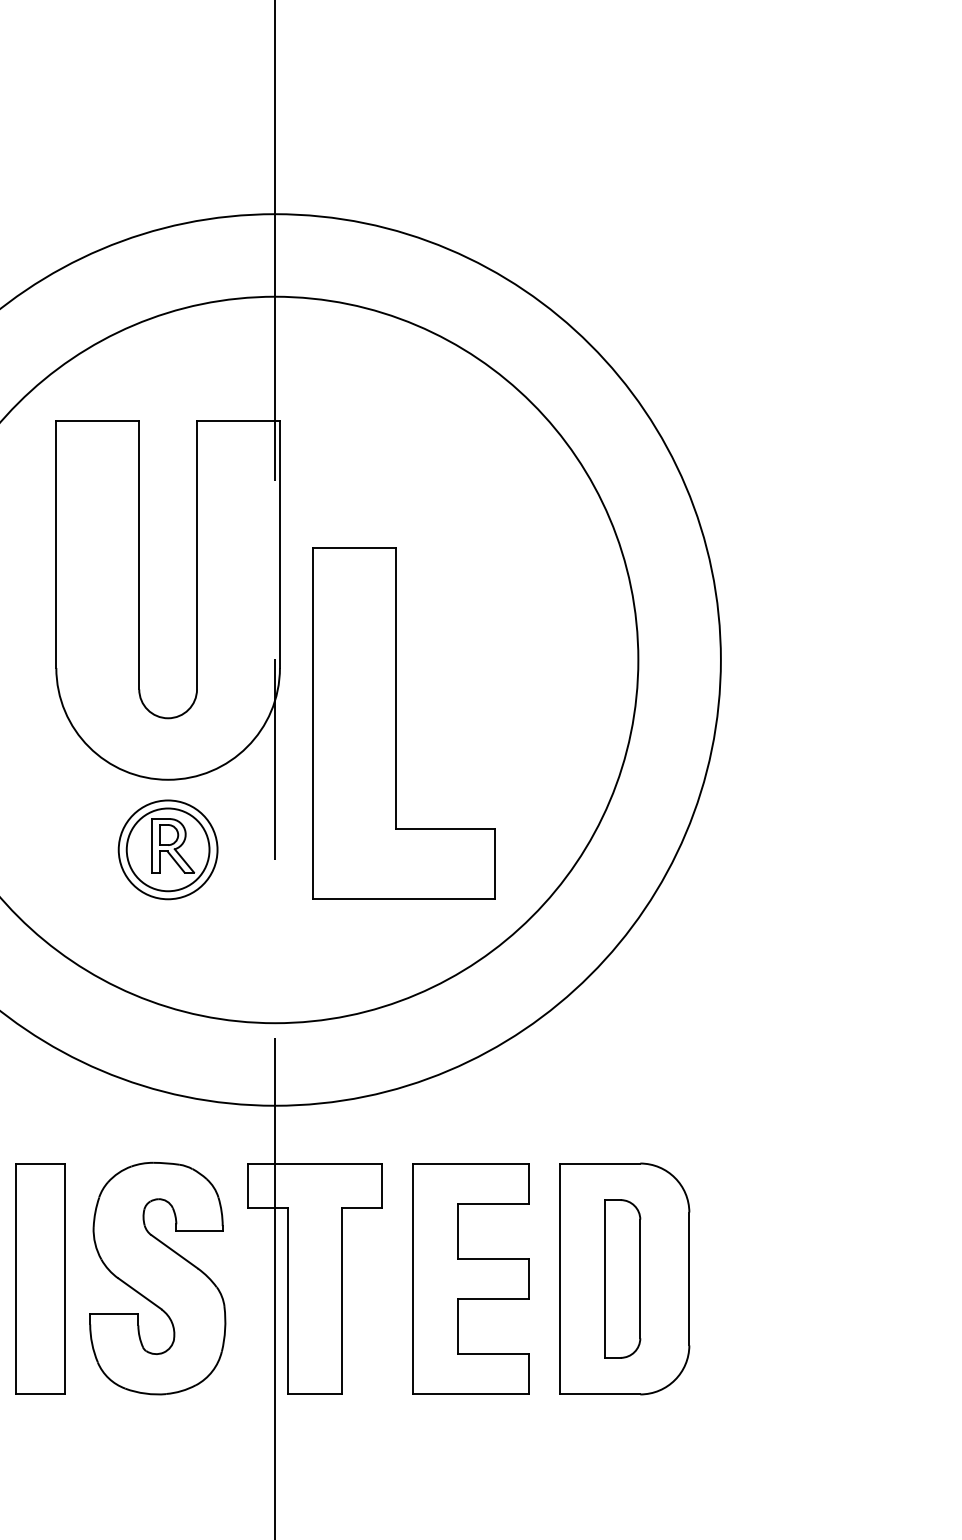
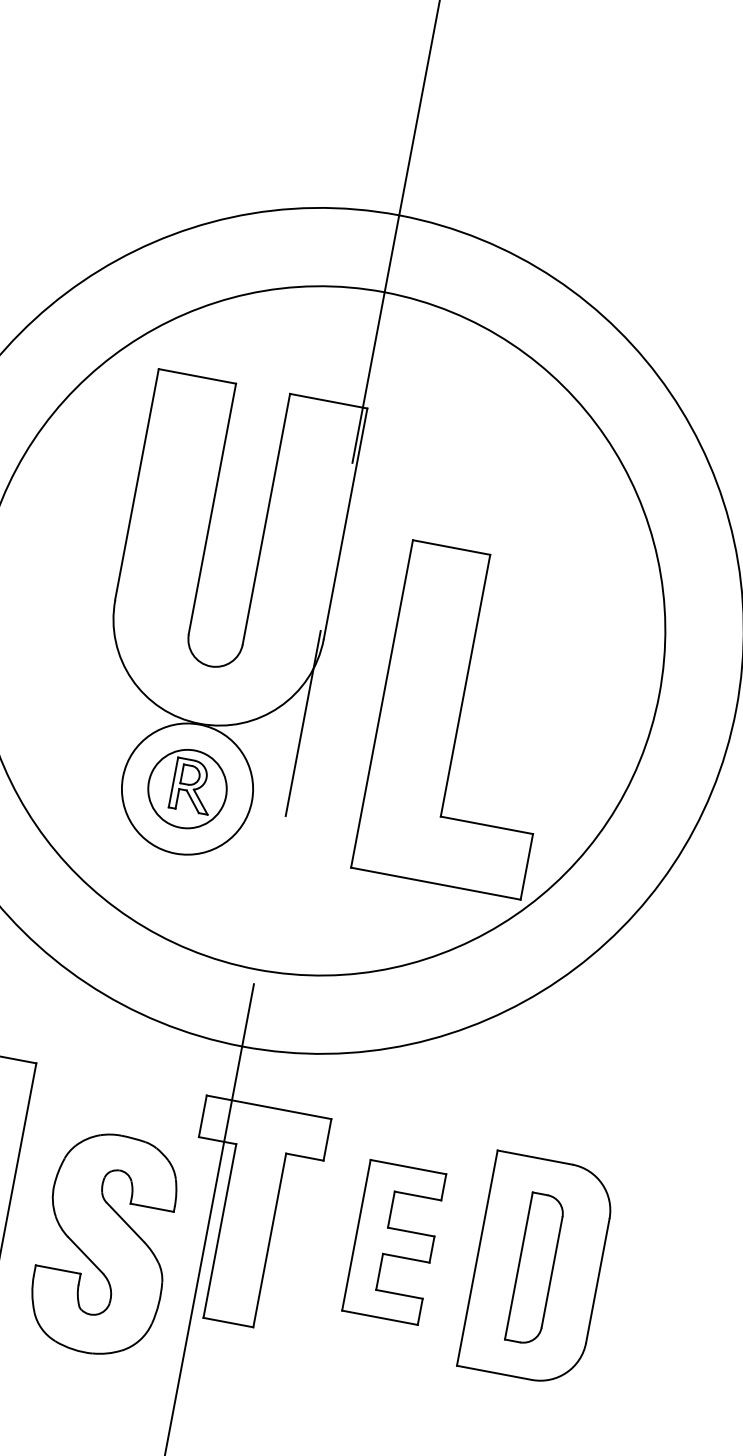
part: (396, 723) -> (459, 718), moved
circle: (167, 849) -> (187, 788), size x1.4
part: (157, 1278) -> (104, 1244), moved
part: (470, 1278) -> (393, 1241), size x0.7

